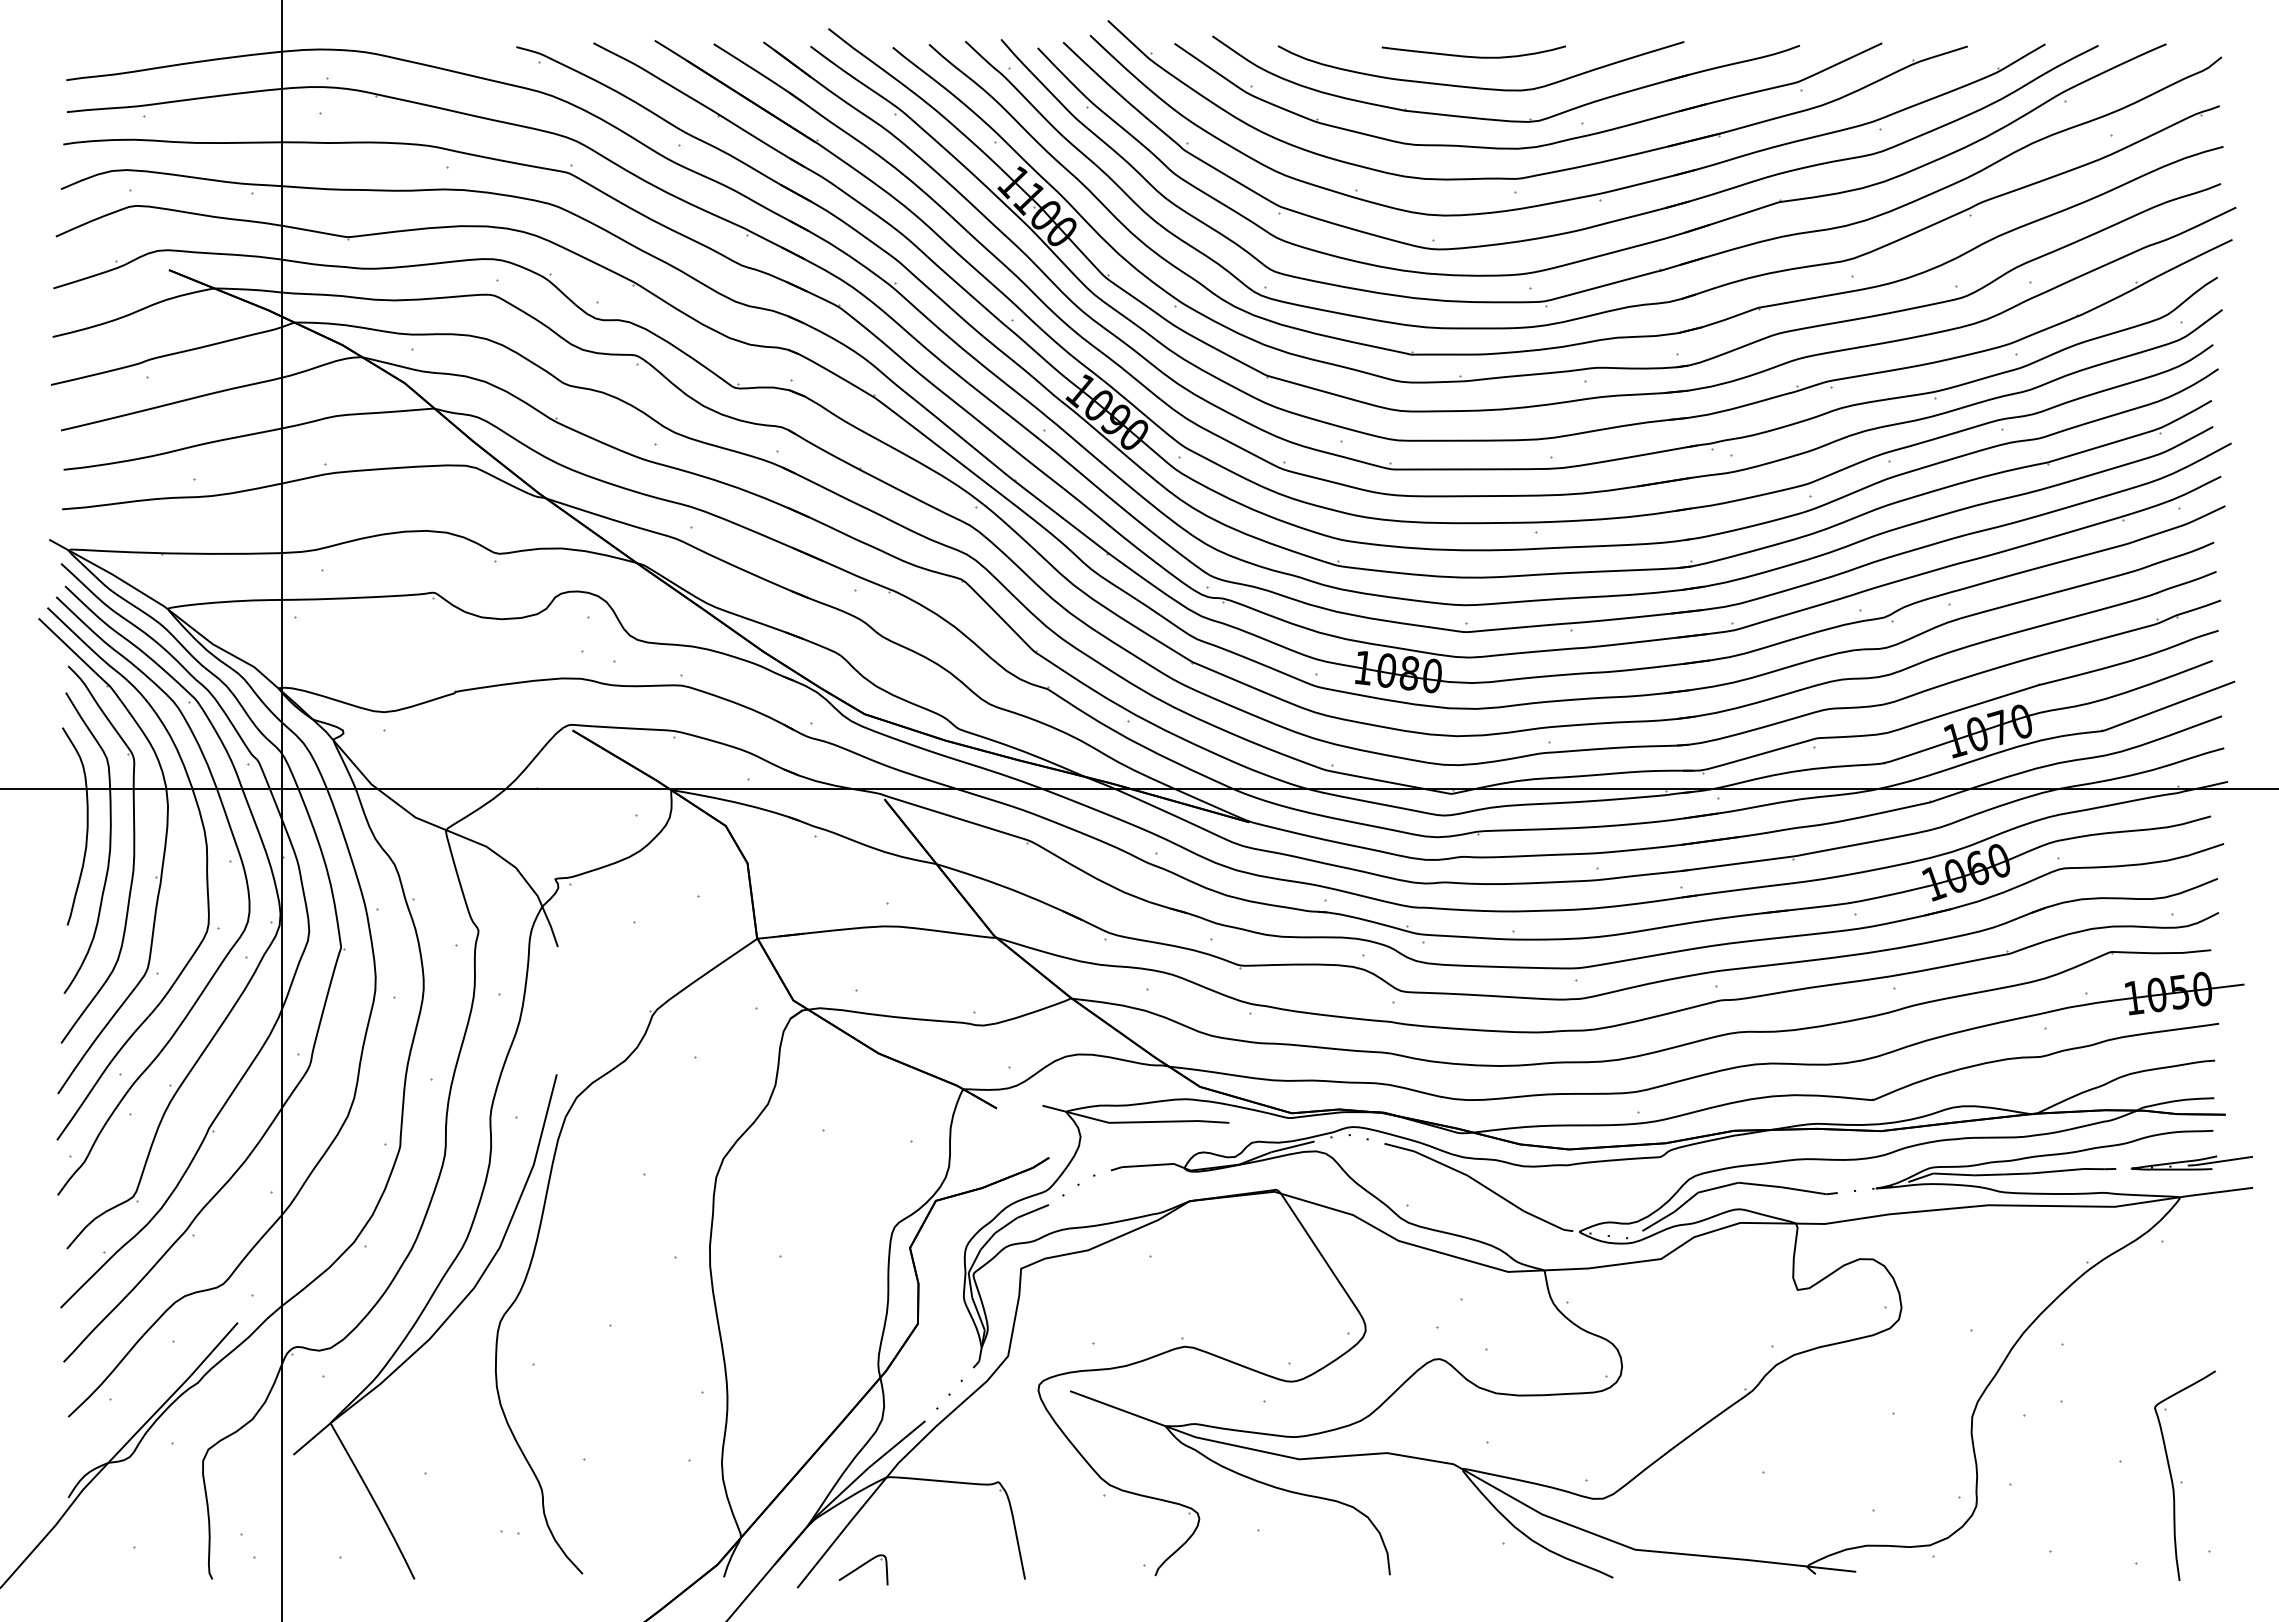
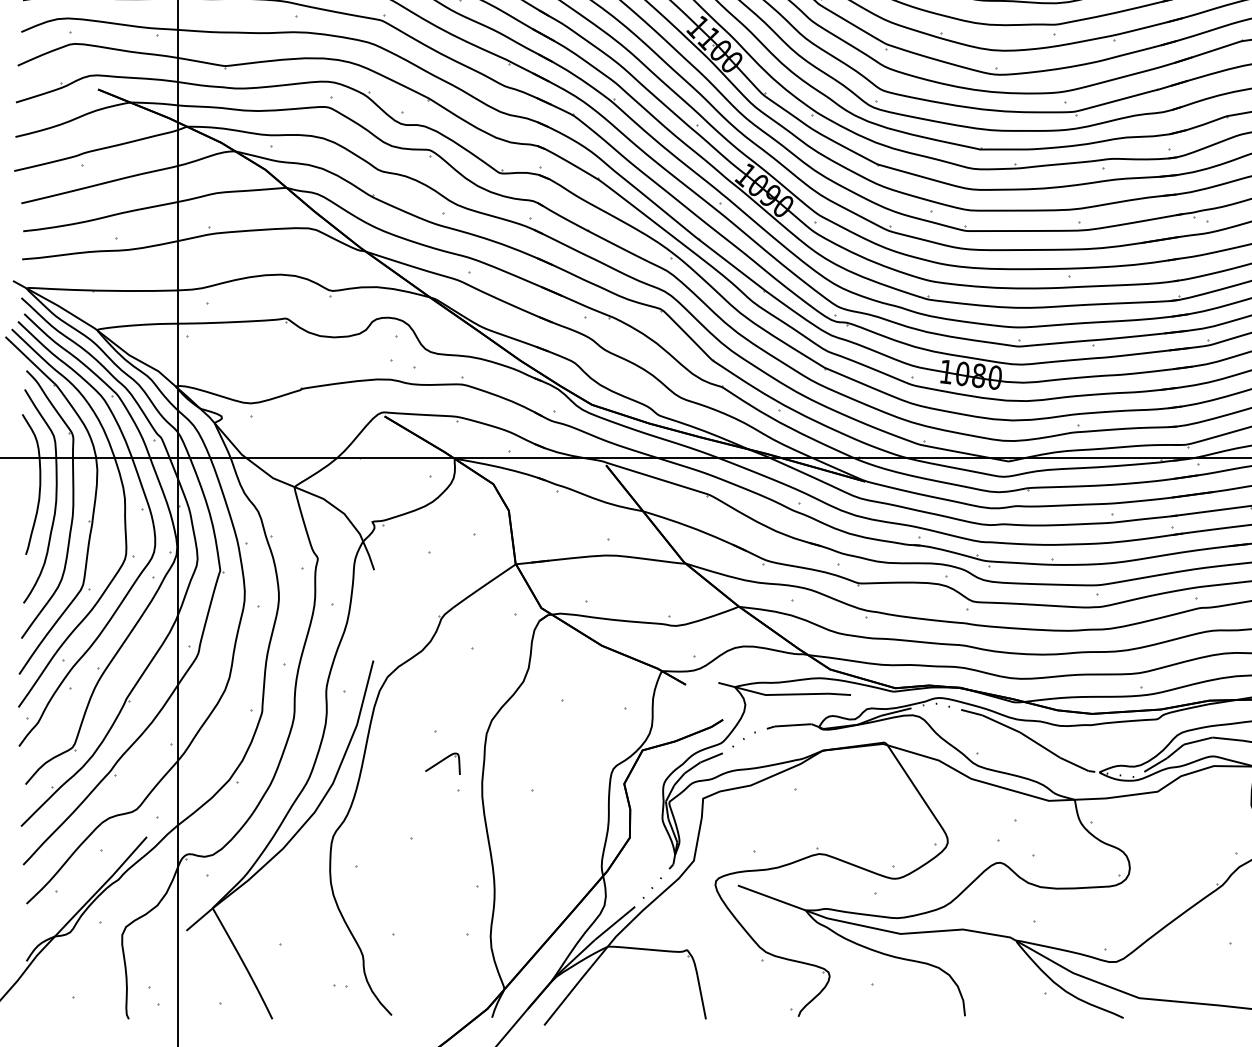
part: (863, 1569) -> (442, 763), moved

